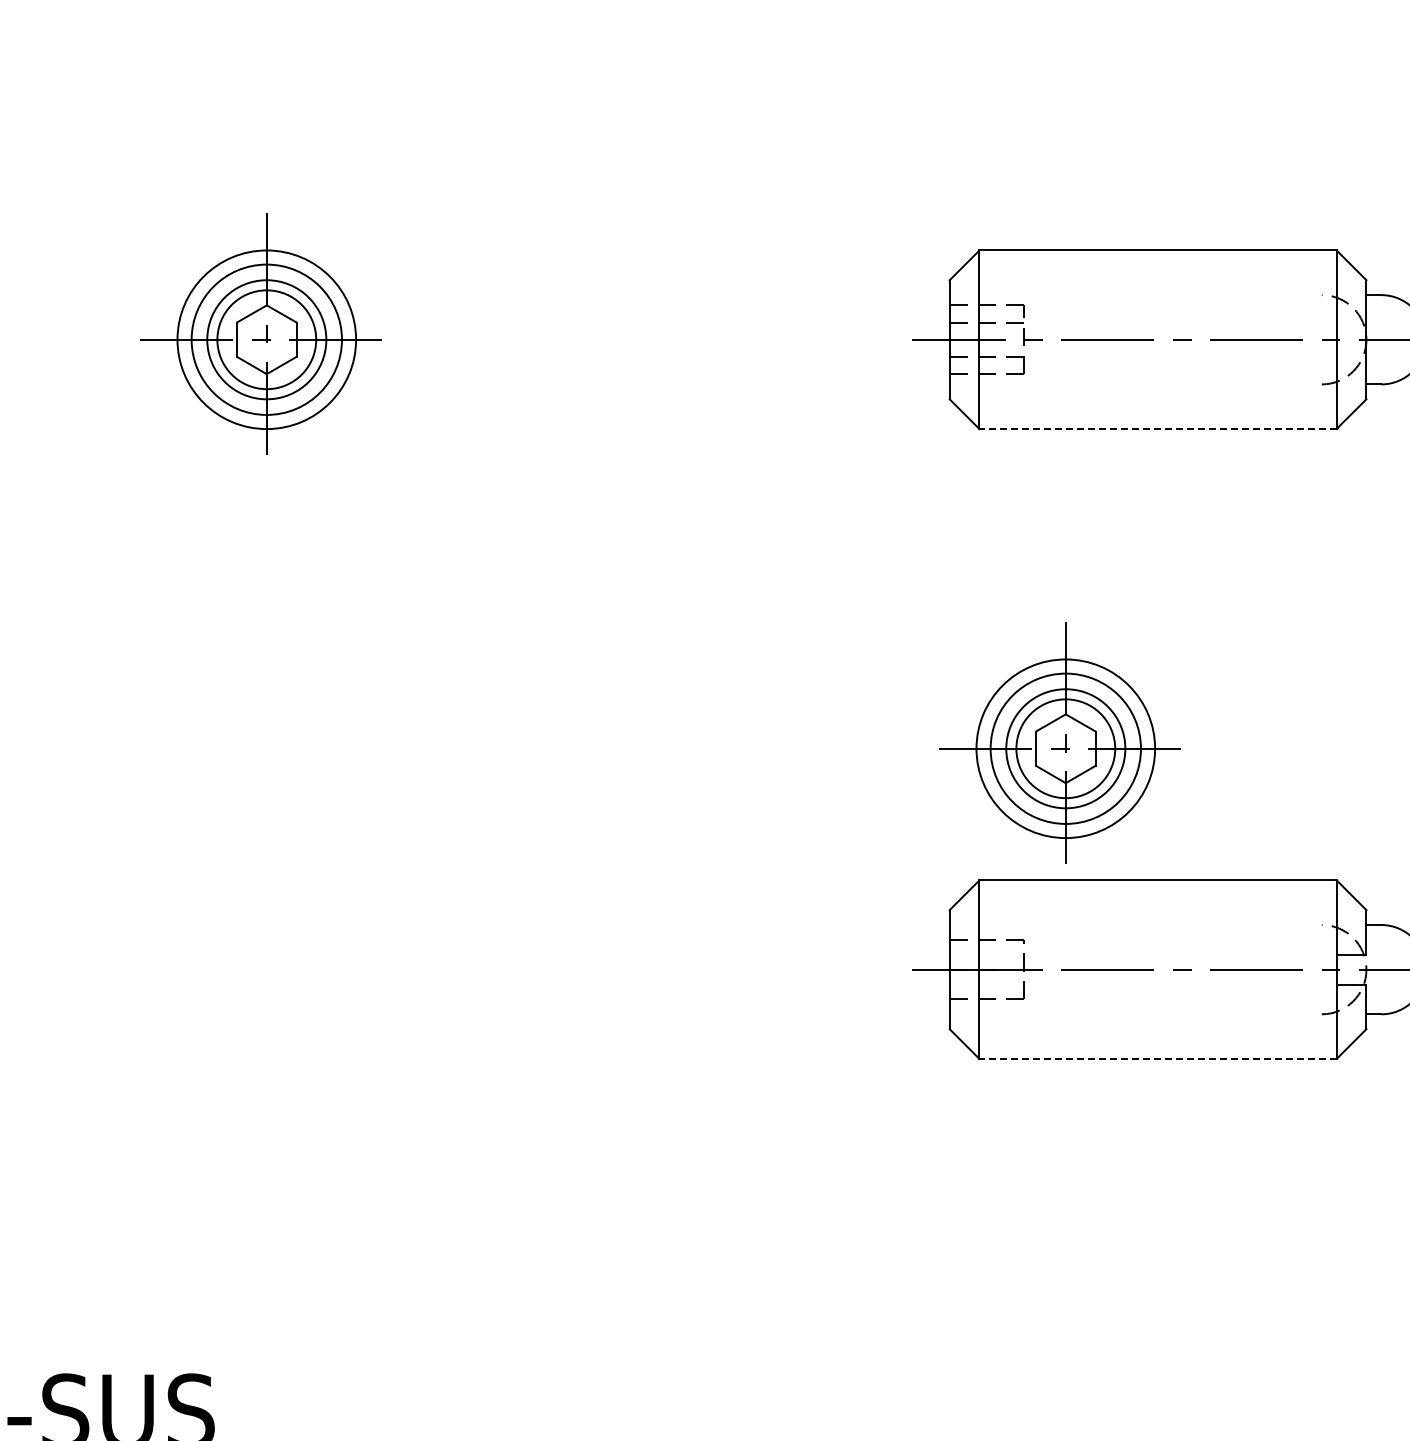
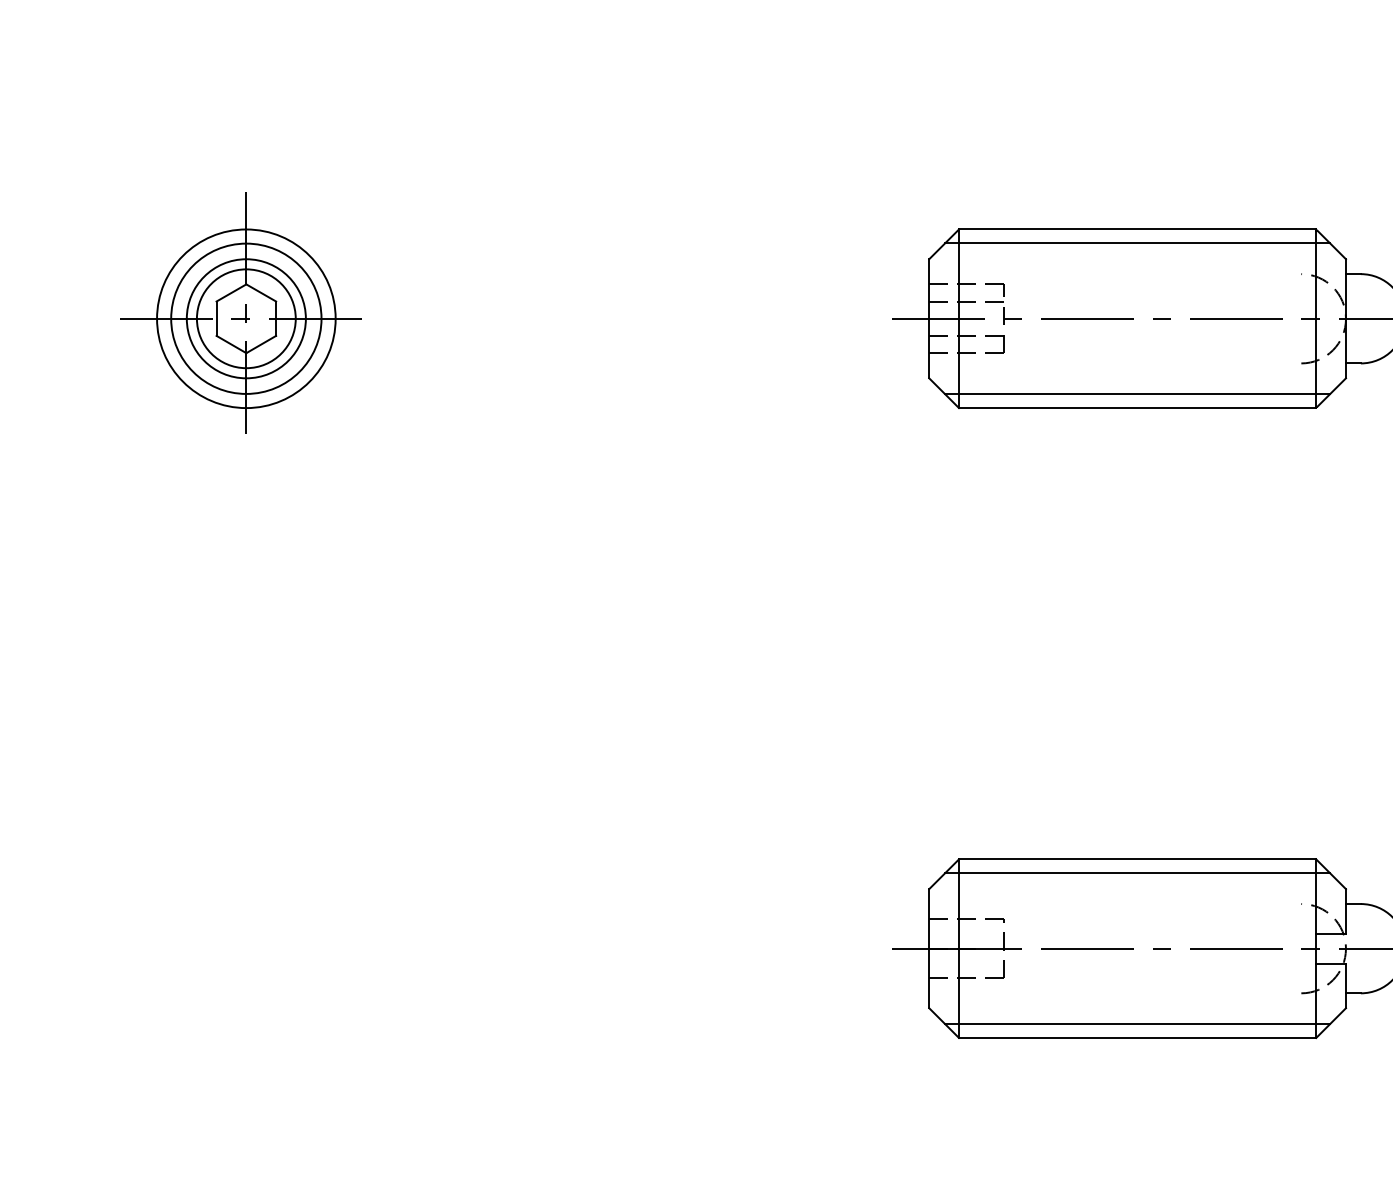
line: (1157, 264) -> (1137, 243), added
line: (1157, 414) -> (1137, 393), added
line: (1158, 429) -> (1138, 408), dashed -> solid
part: (1059, 742) -> (1039, 721), removed
line: (1157, 894) -> (1137, 873), added
line: (1157, 1044) -> (1137, 1023), added
line: (1158, 1058) -> (1138, 1037), dashed -> solid

